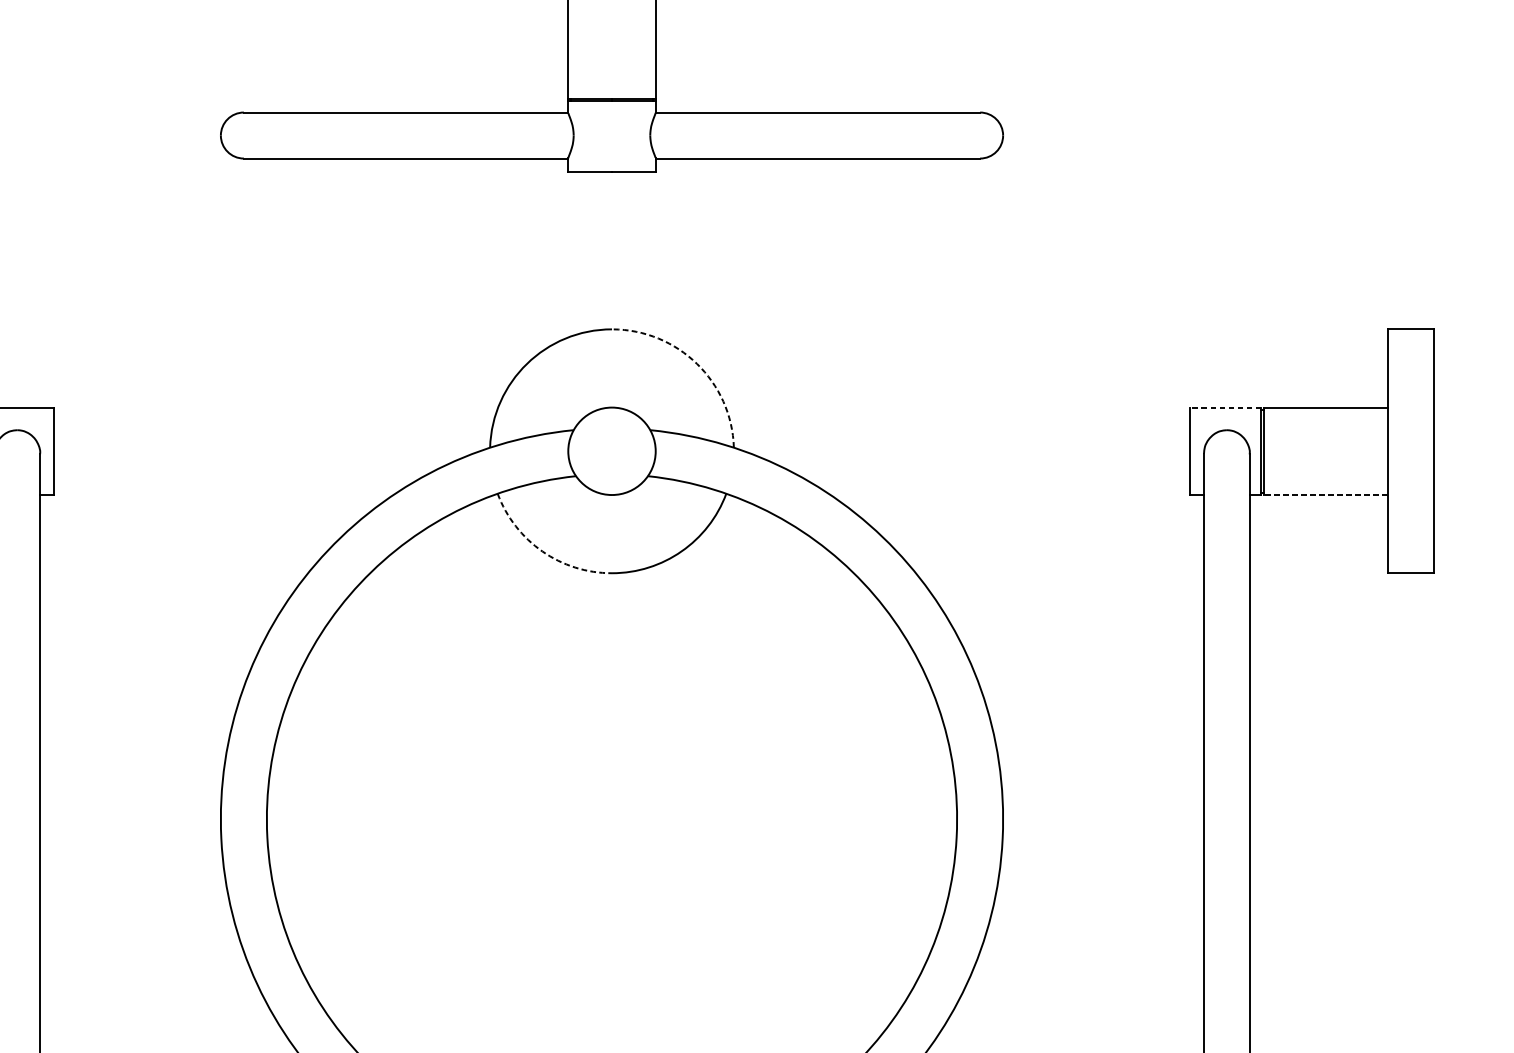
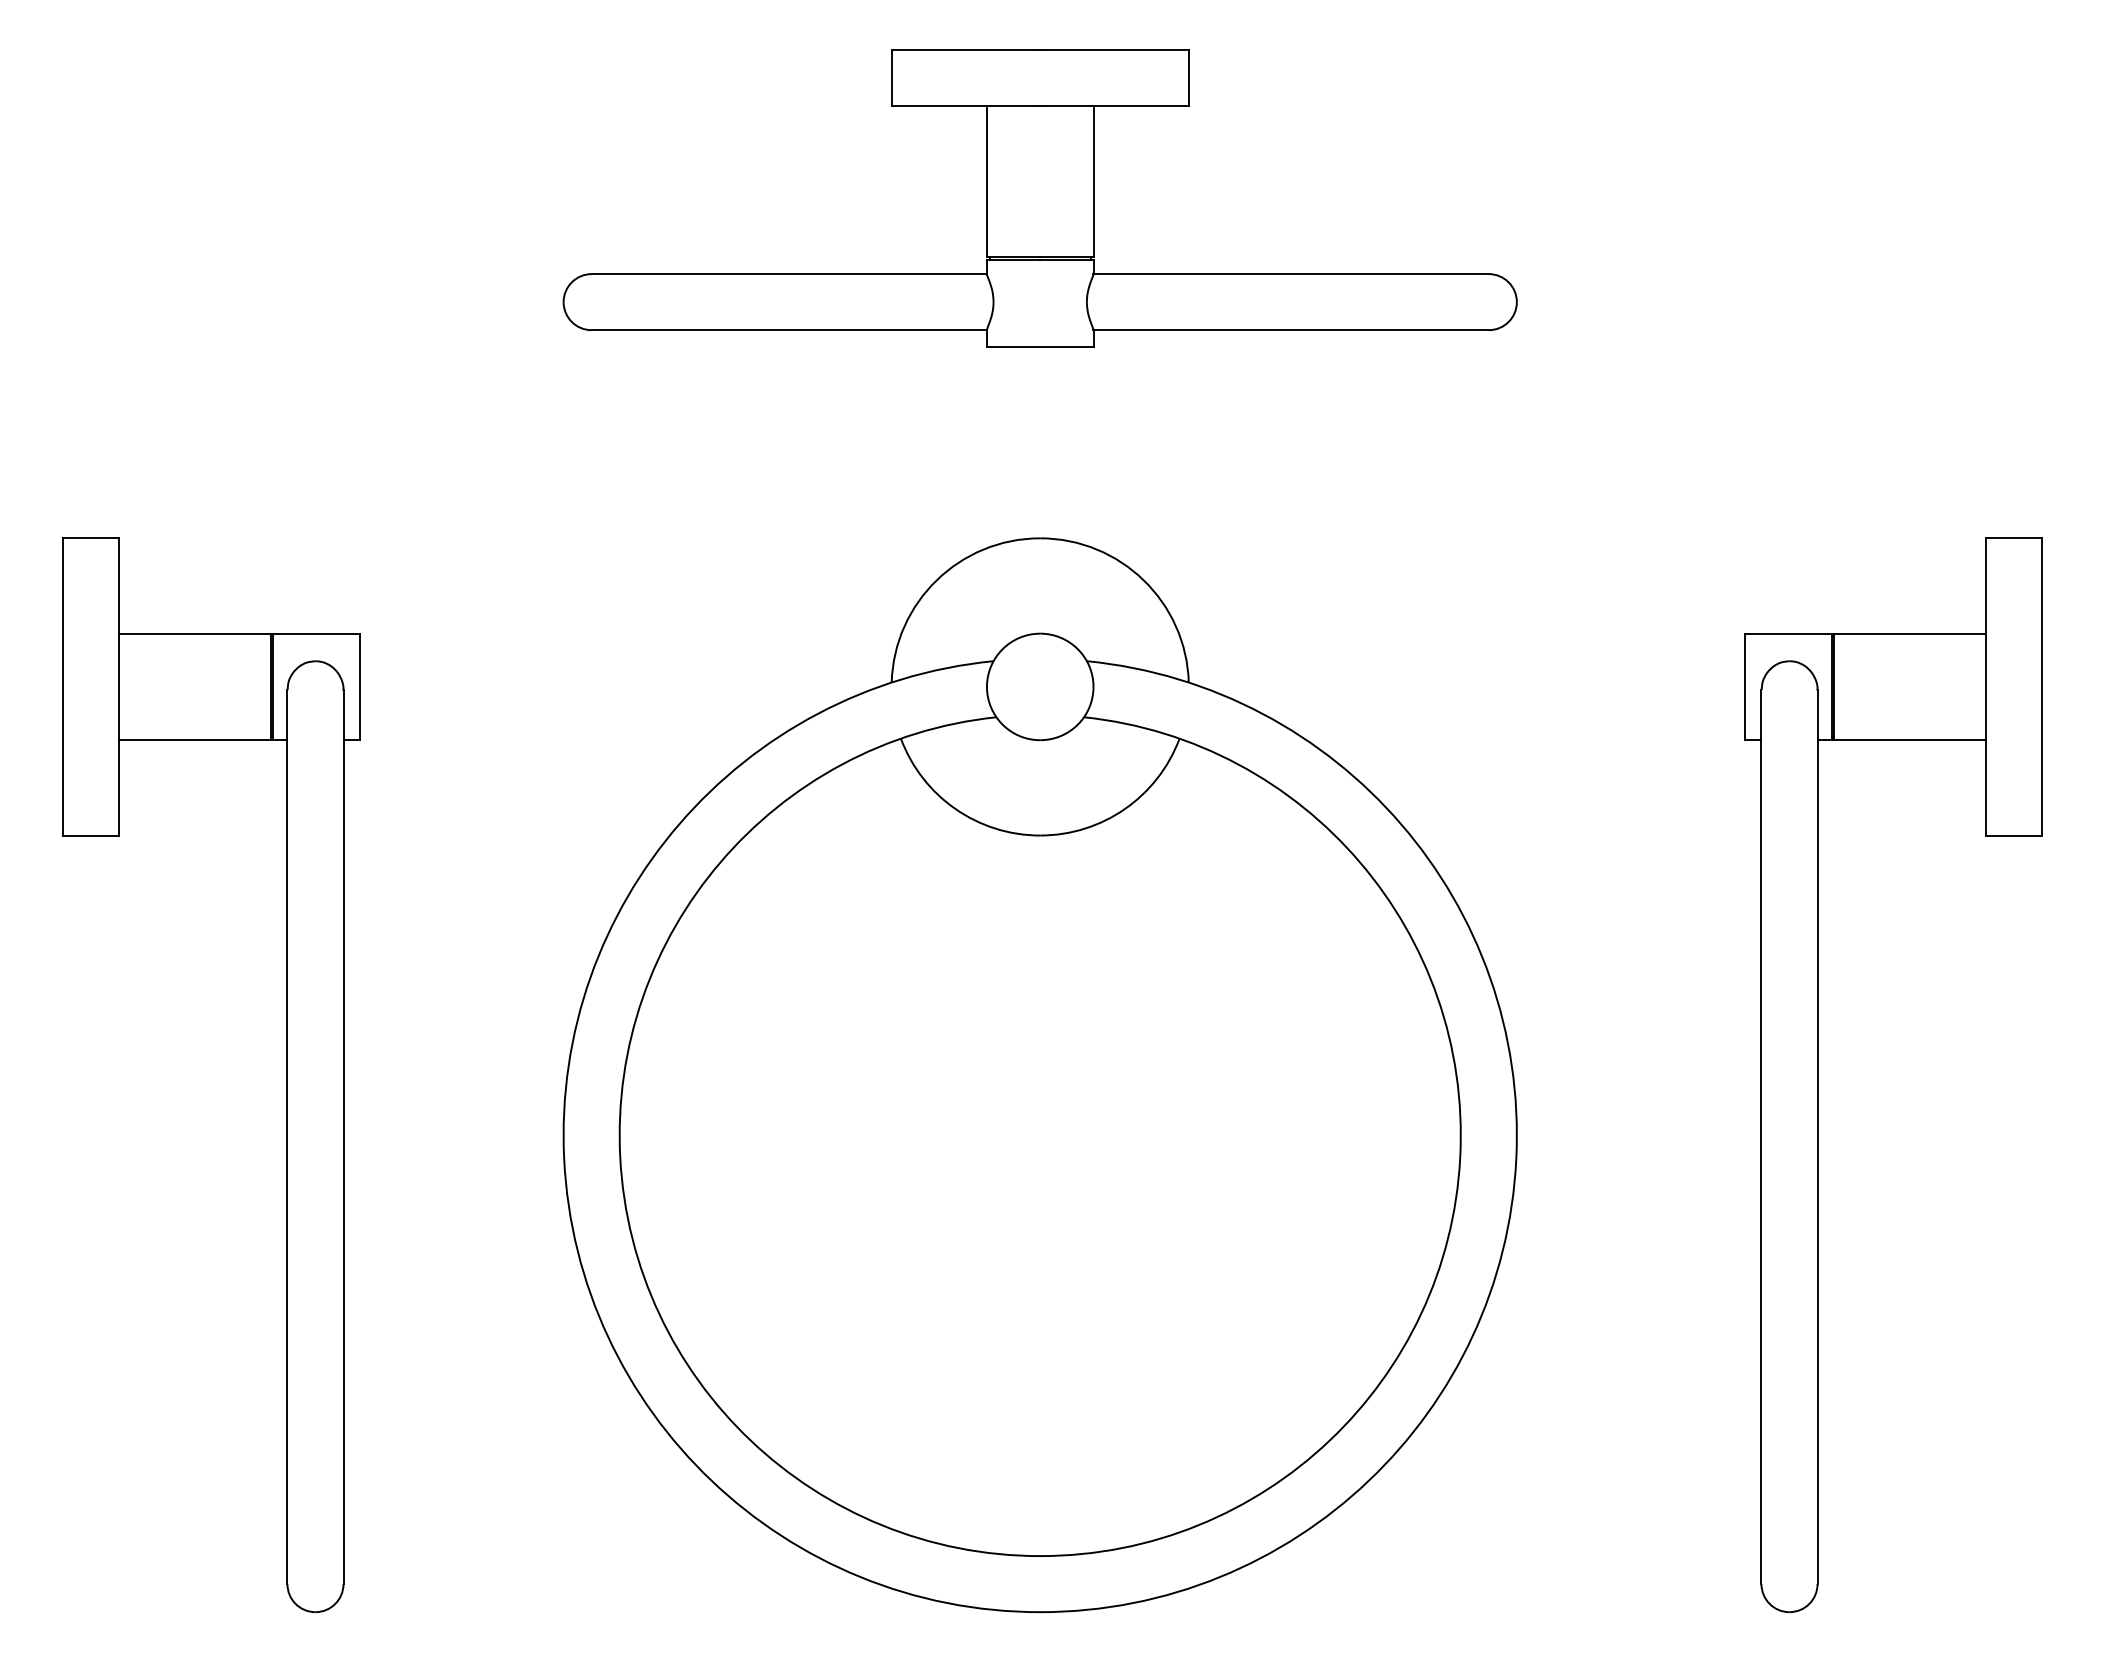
arc: (696, 363) -> (1143, 580), dashed -> solid
line: (1225, 407) -> (1787, 633), dashed -> solid
line: (1326, 495) -> (1910, 740), dashed -> solid
arc: (542, 551) -> (955, 808), dashed -> solid

